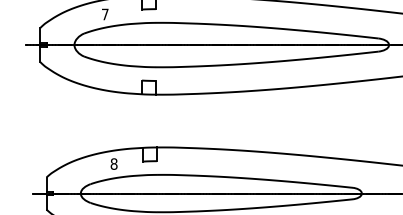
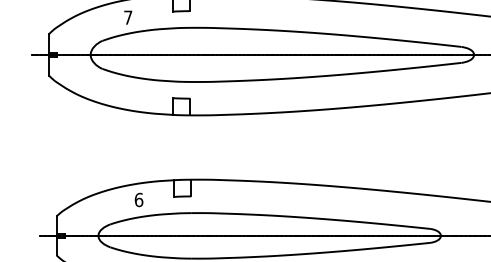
text: (113, 163) -> (138, 199), 8 -> 6

